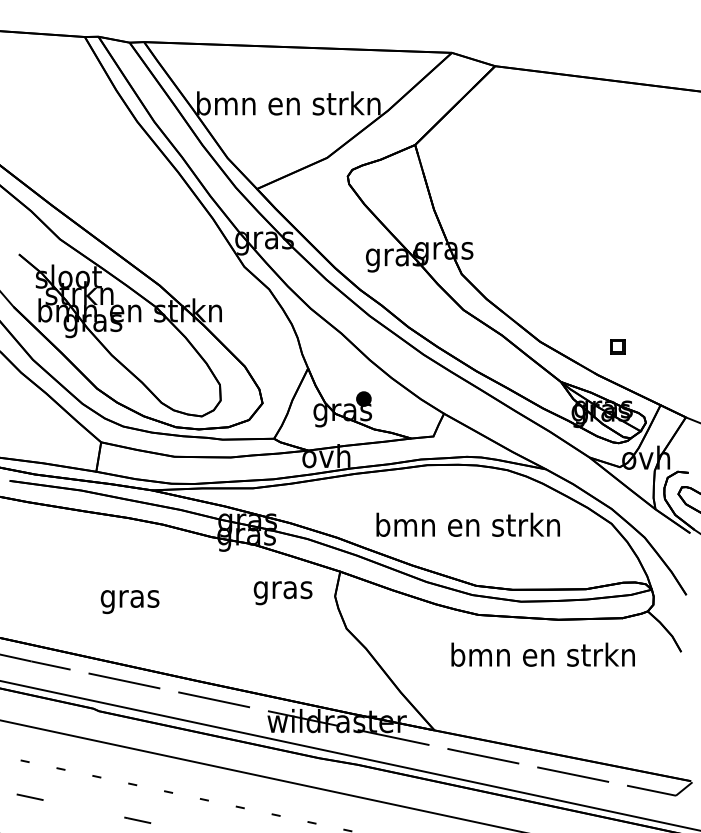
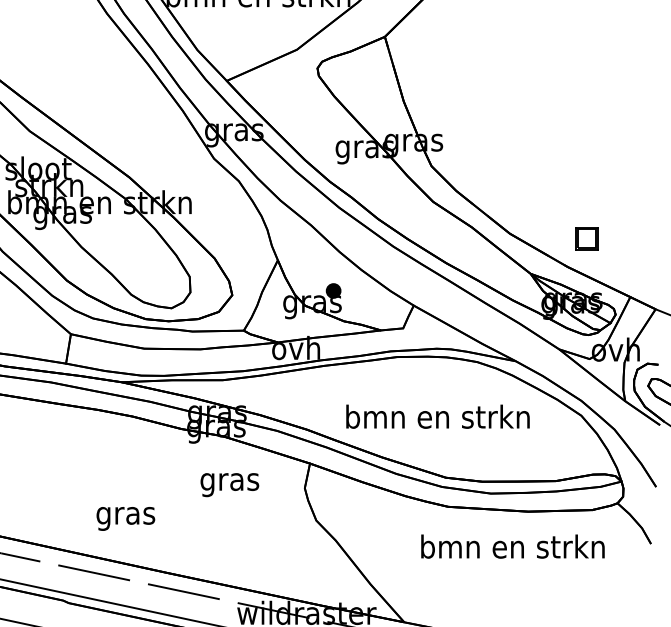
part: (617, 346) -> (587, 238), size x1.6
text: (282, 593) -> (229, 485), moved
text: (129, 602) -> (125, 519), moved

